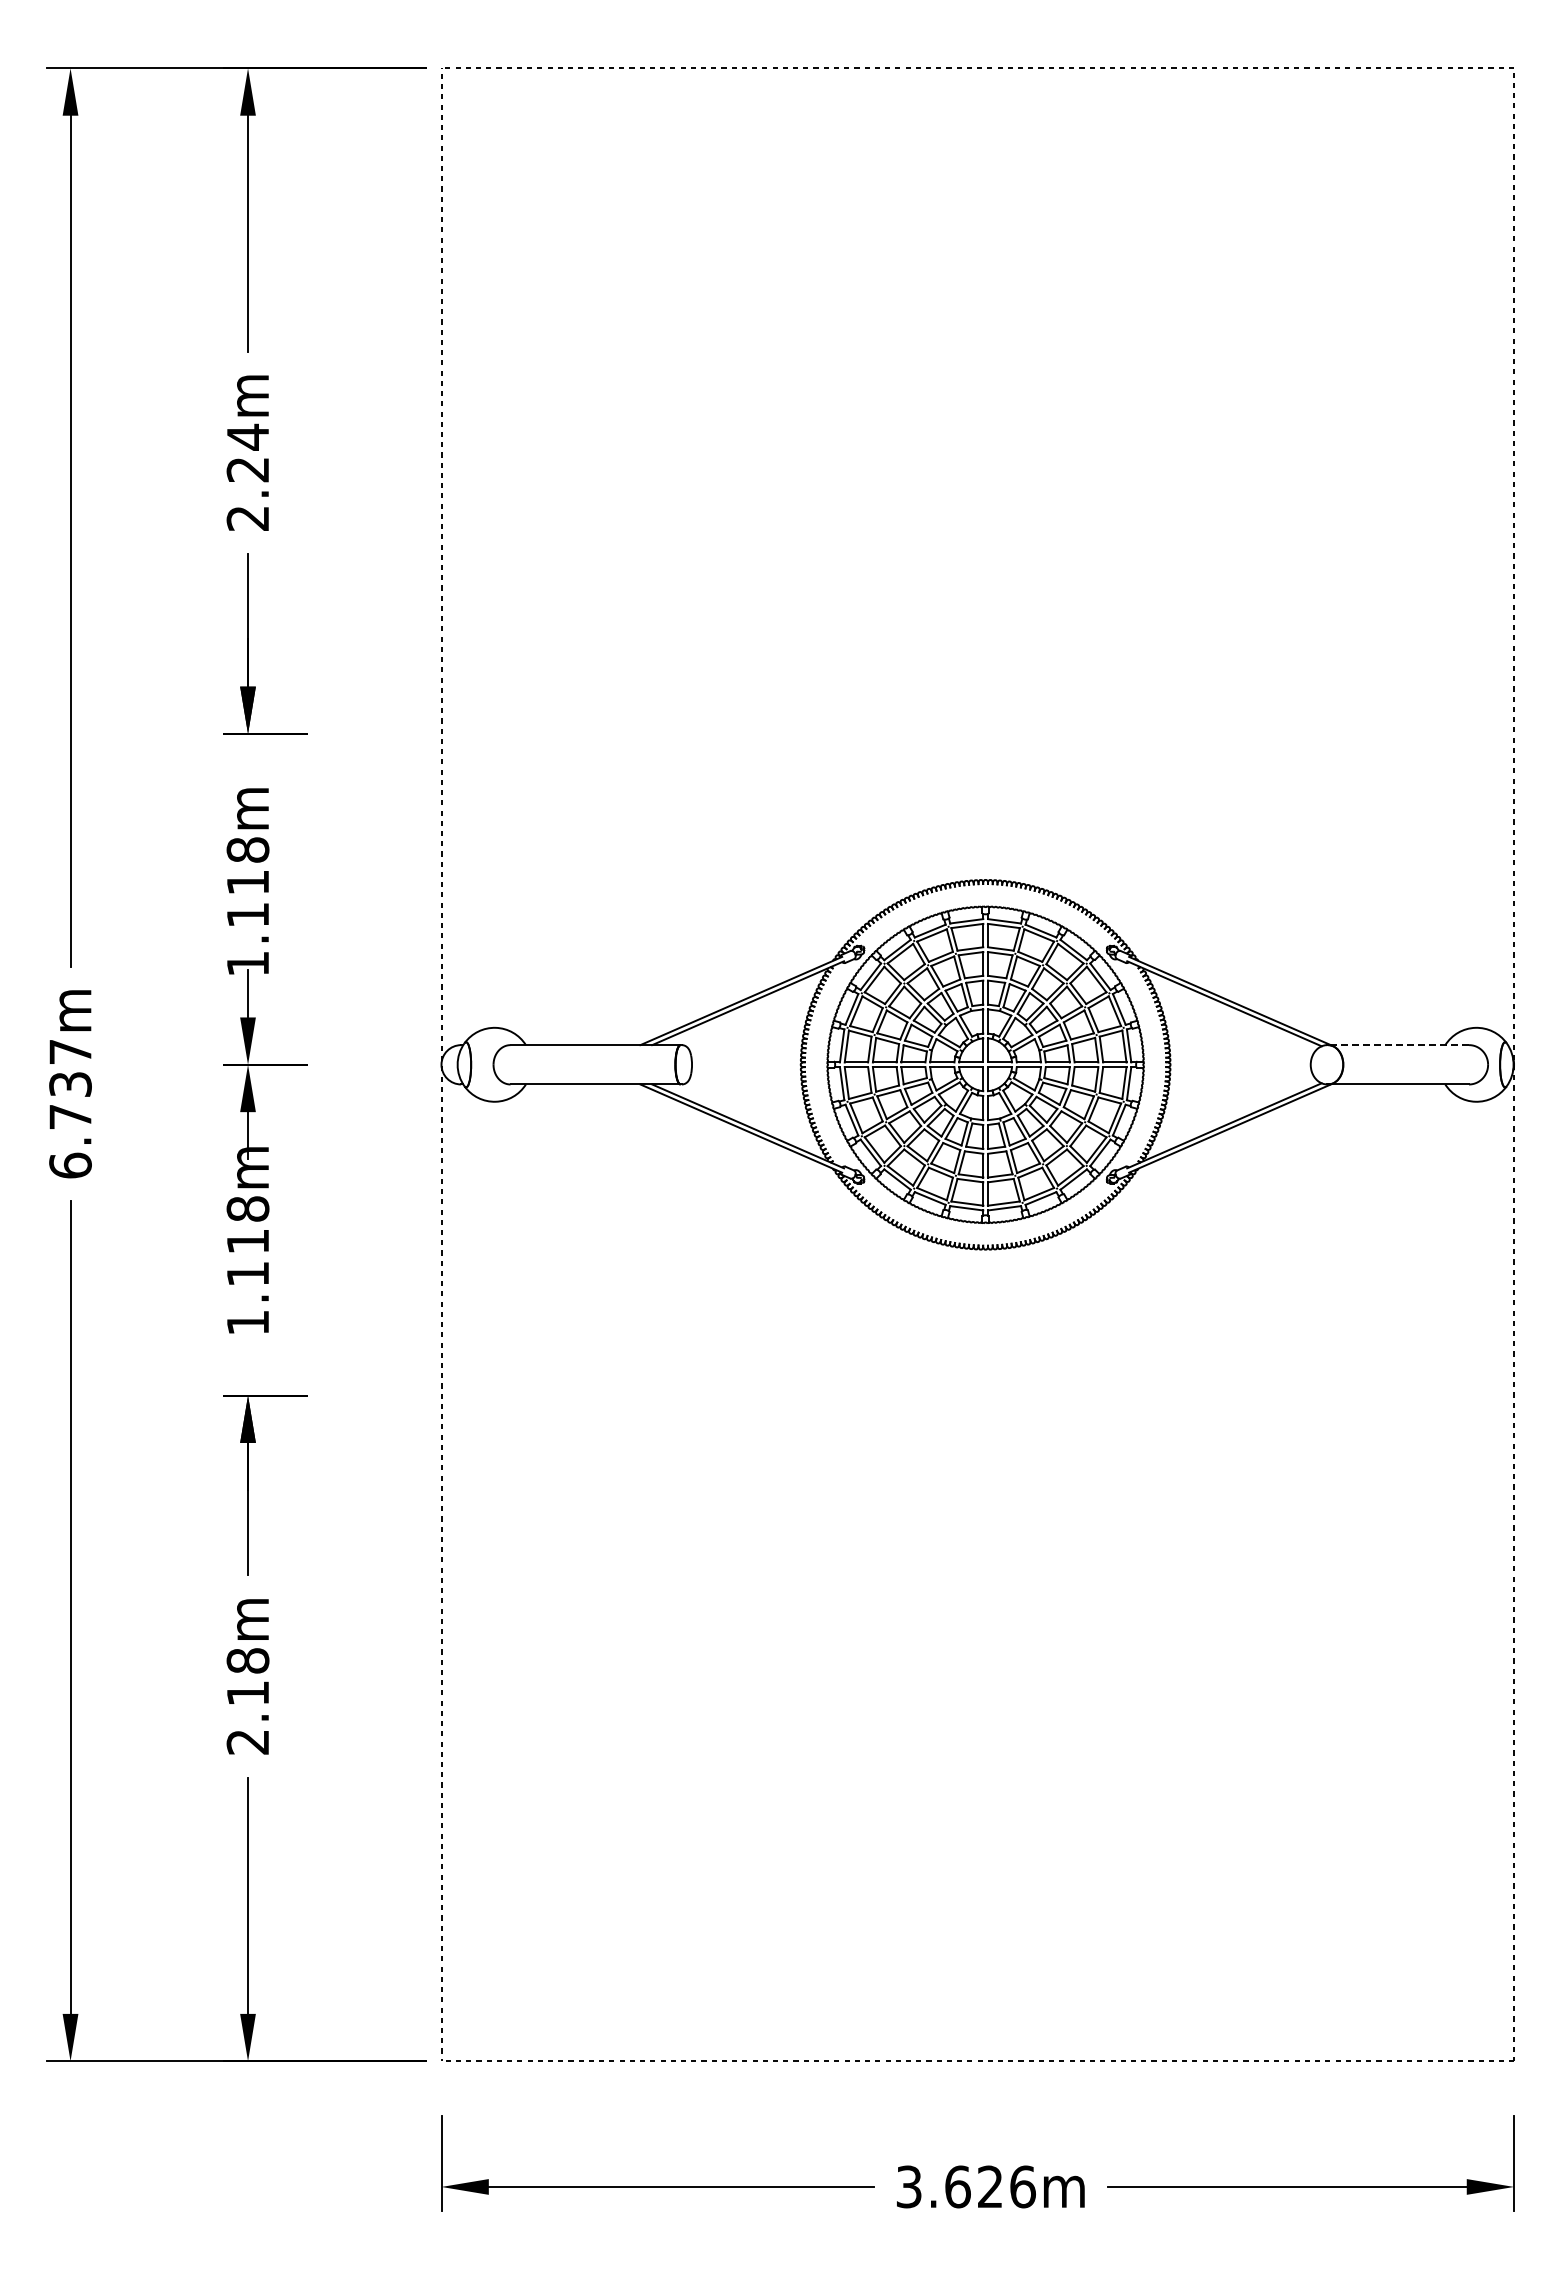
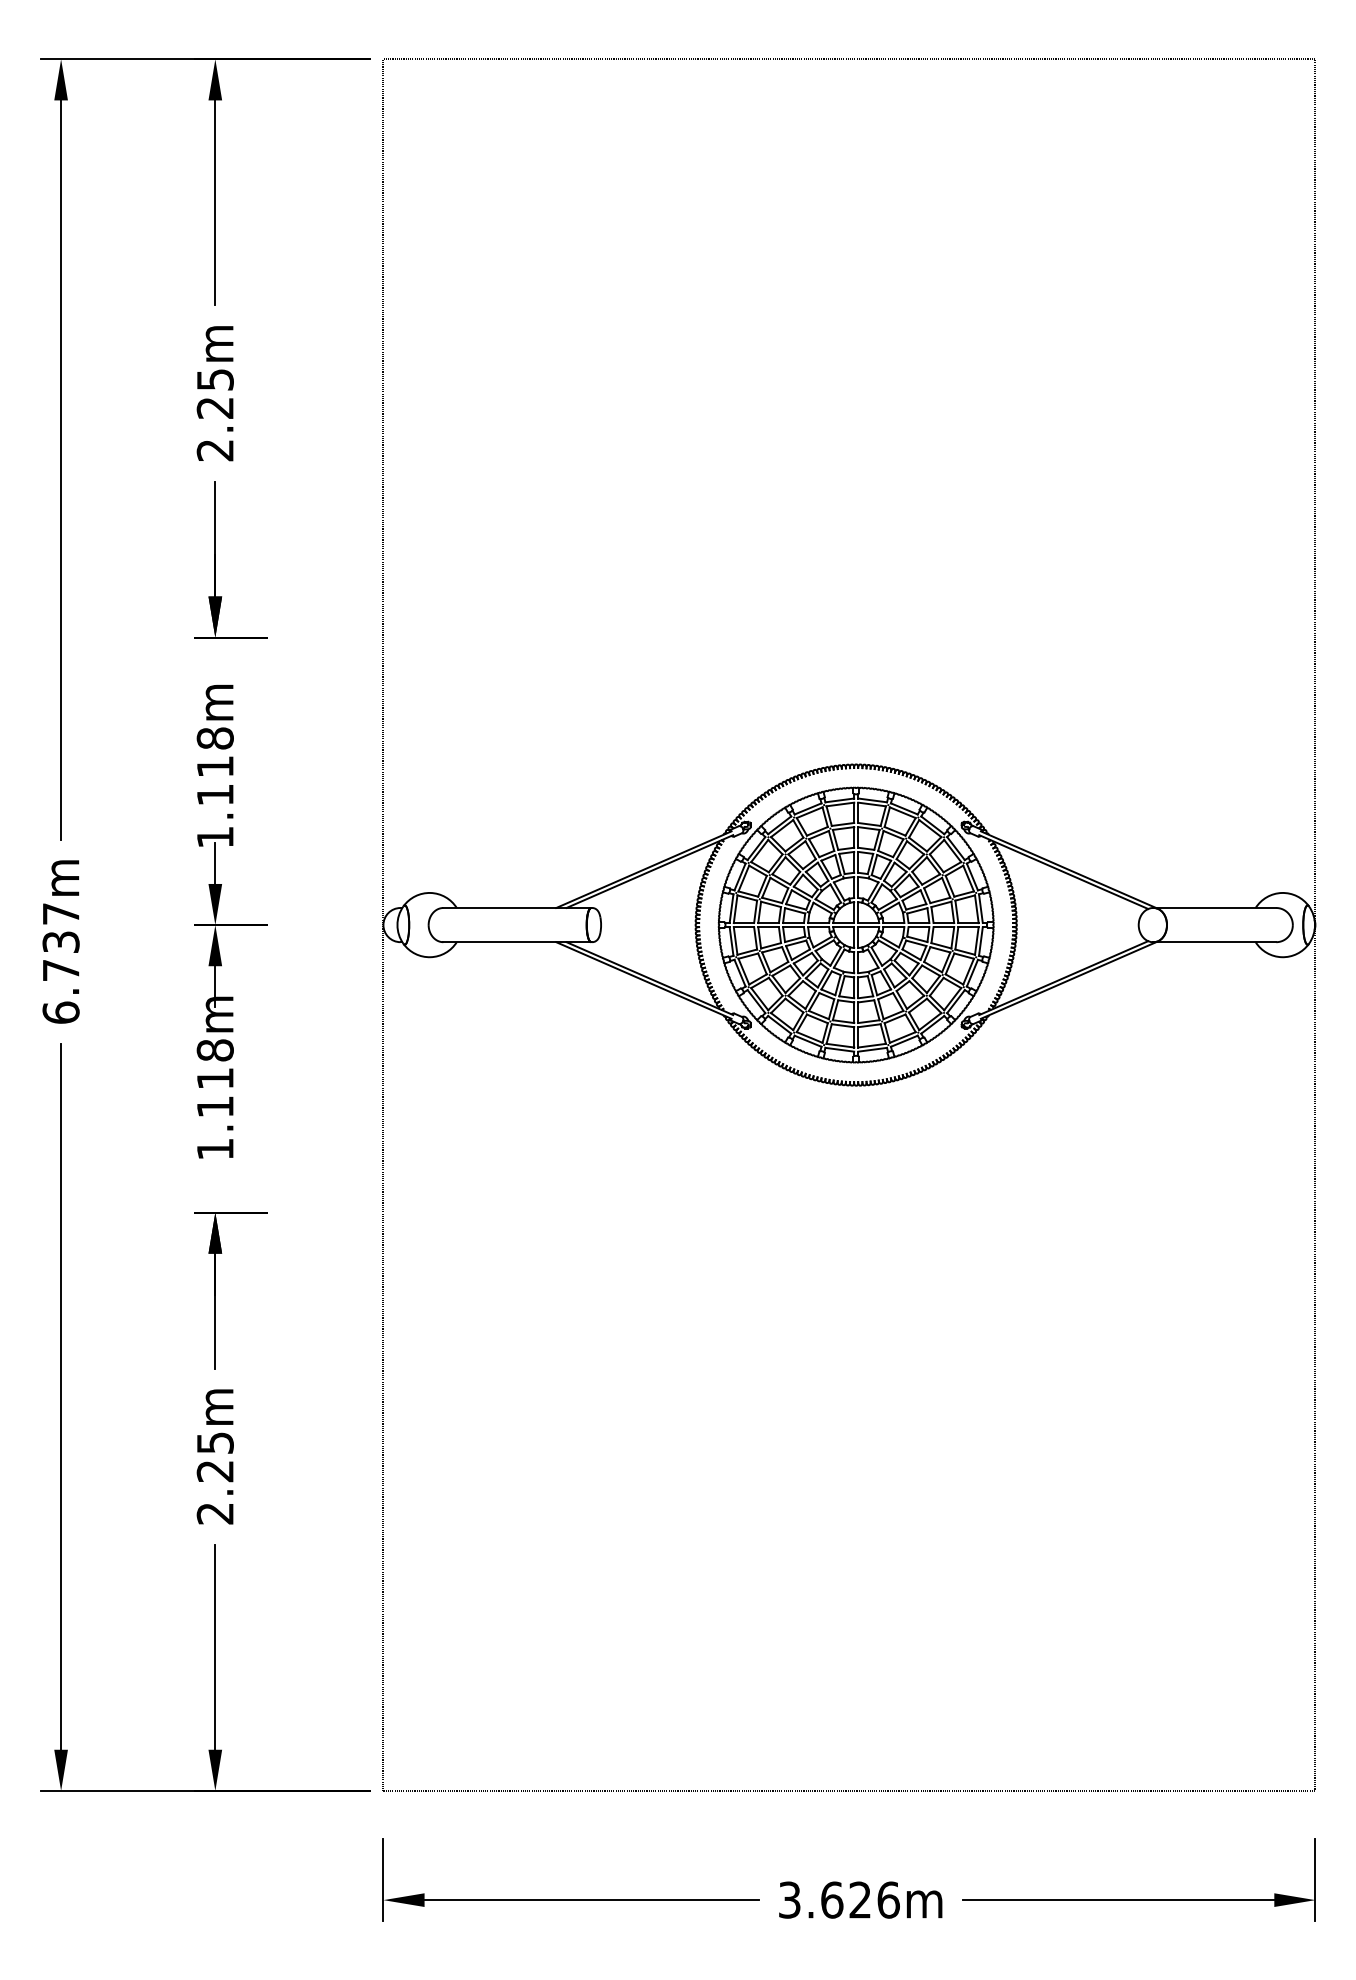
text: (248, 436) -> (215, 379), 2.24m -> 2.25m
line: (1398, 1045) -> (1214, 908), dashed -> solid
text: (247, 1676) -> (214, 1456), 2.18m -> 2.25m

